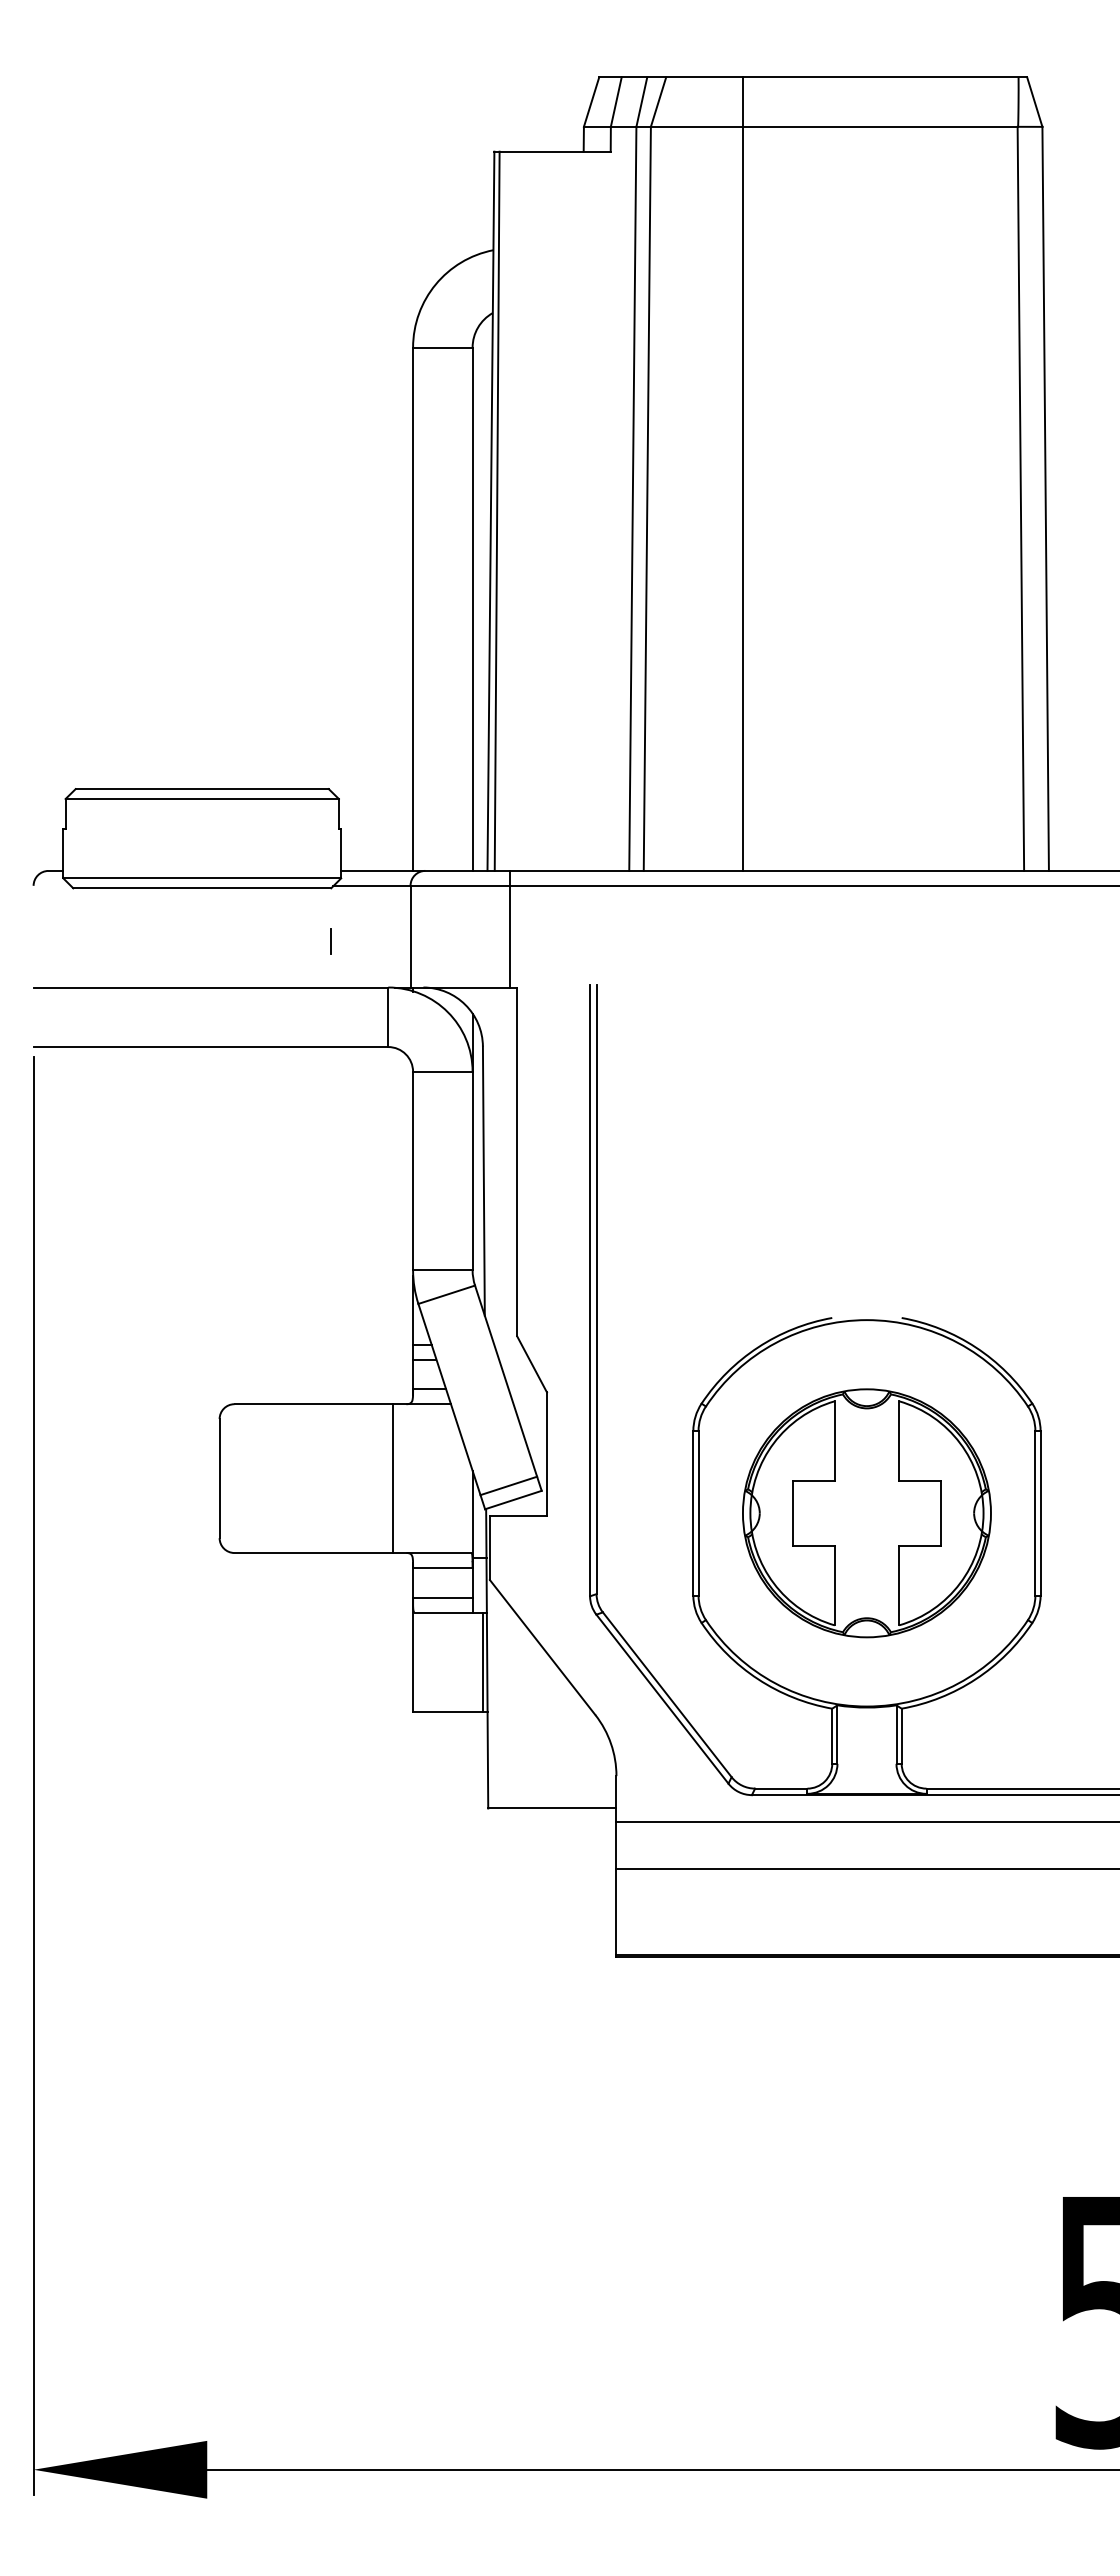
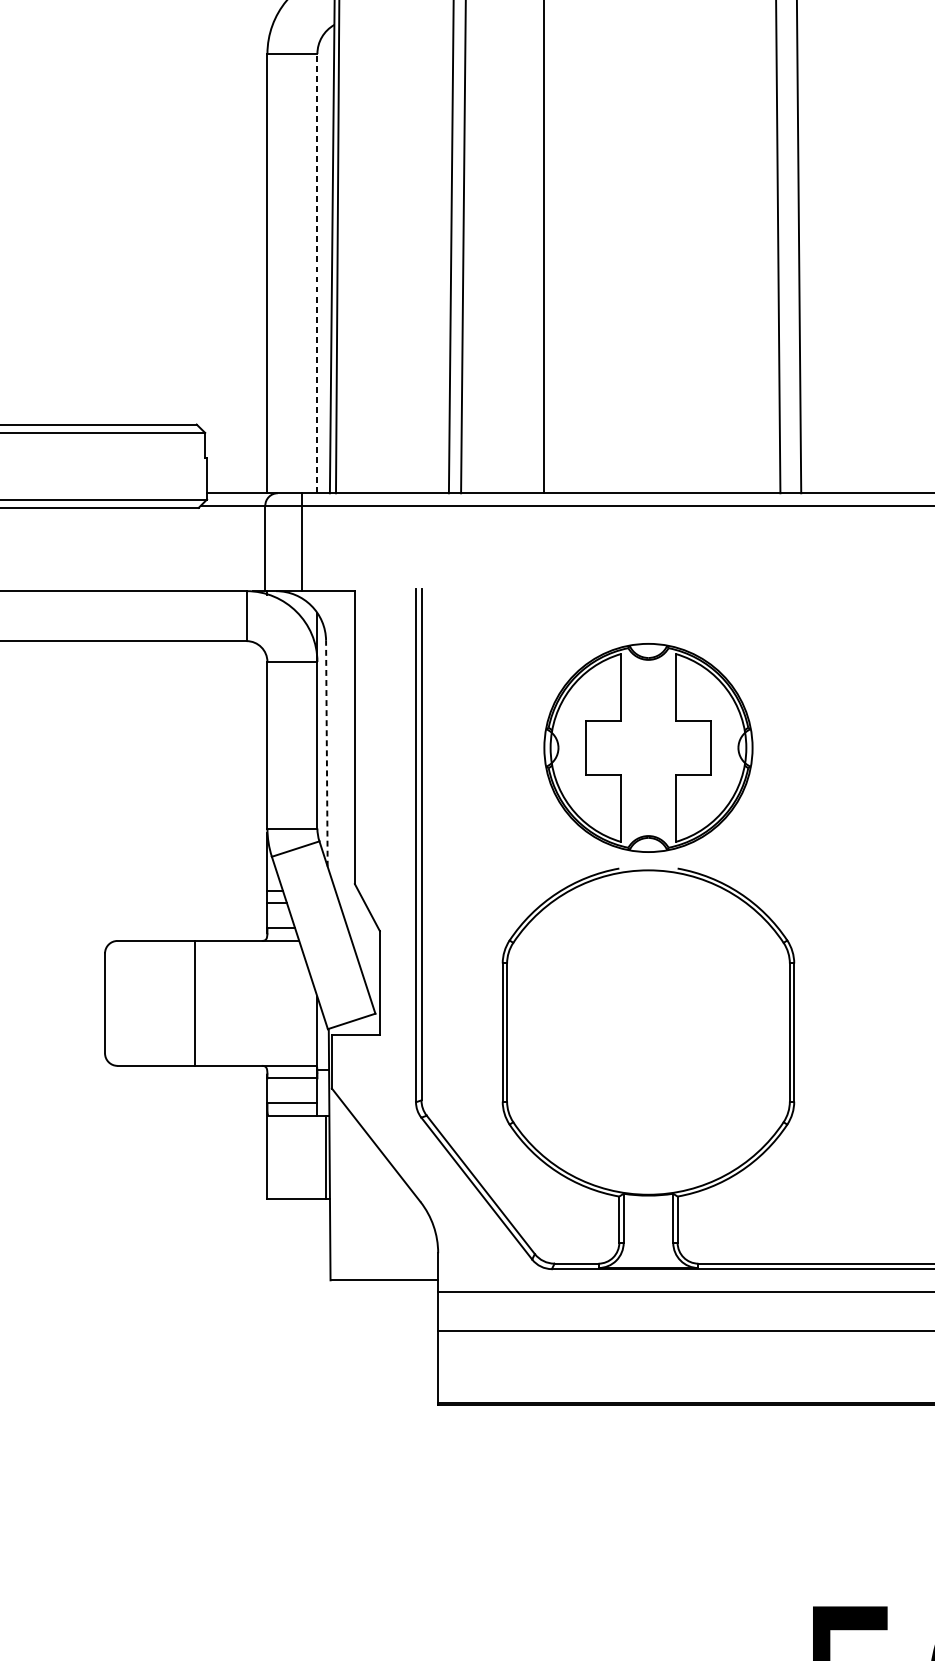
line: (472, 609) -> (317, 273), solid -> dashed
line: (509, 928) -> (302, 541), moved
line: (331, 941) -> (198, 552), removed
line: (483, 1181) -> (326, 753), solid -> dashed
line: (393, 1478) -> (194, 1003), moved
line: (508, 1485) -> (347, 1009), removed
part: (866, 1513) -> (648, 748), moved

